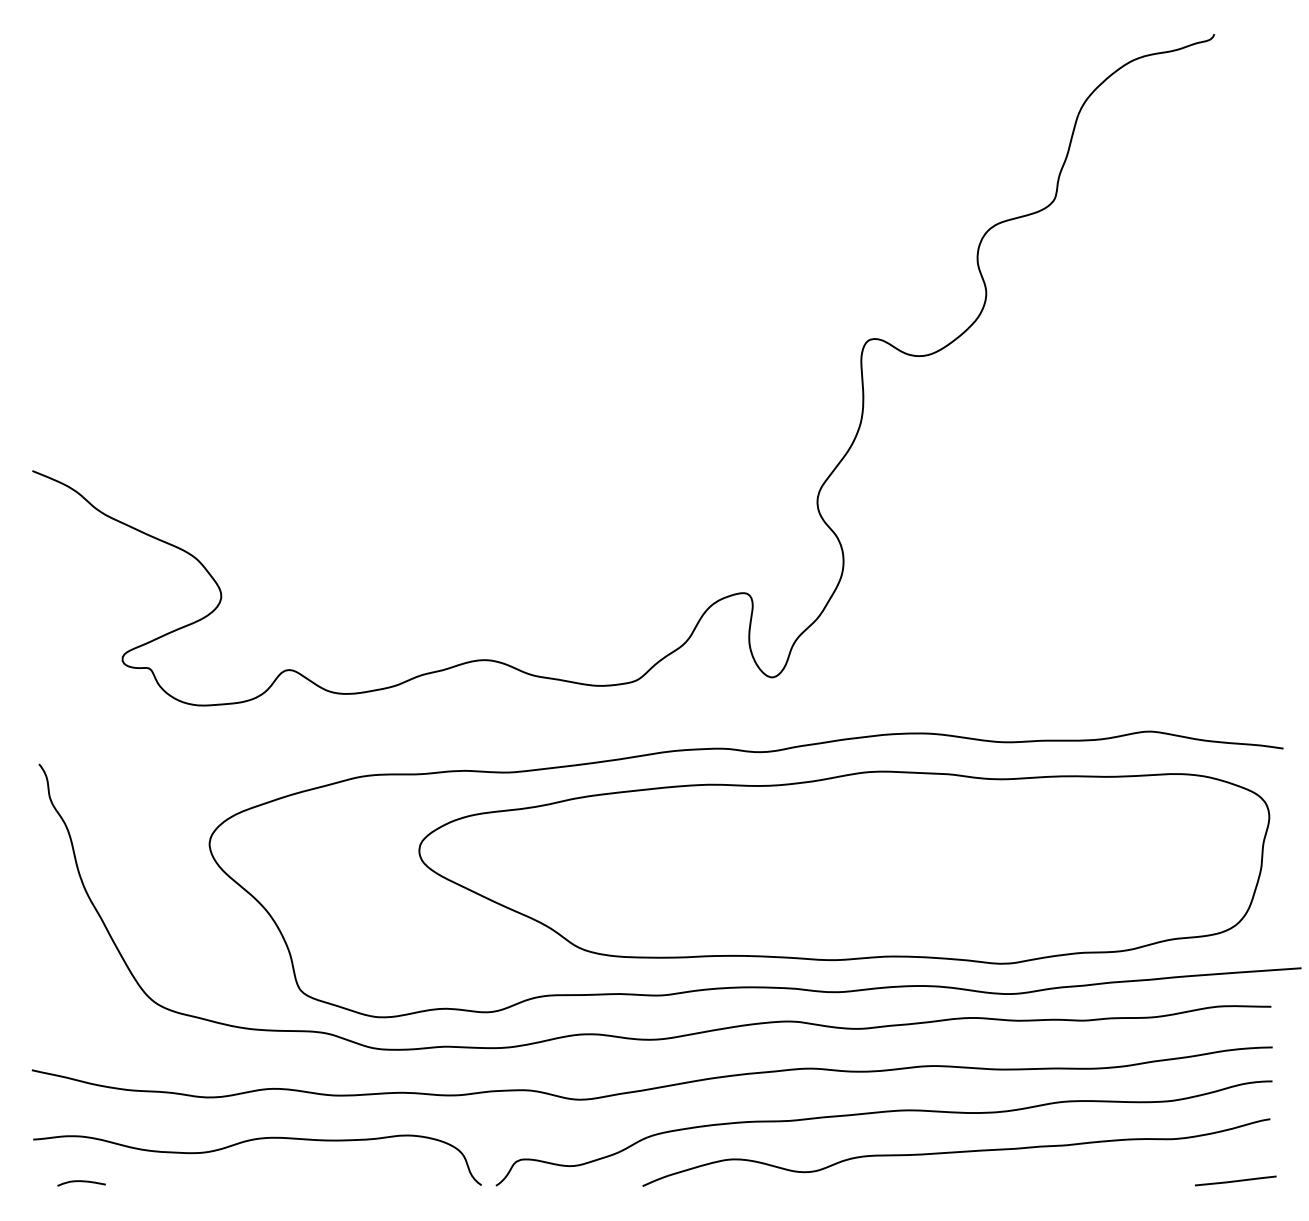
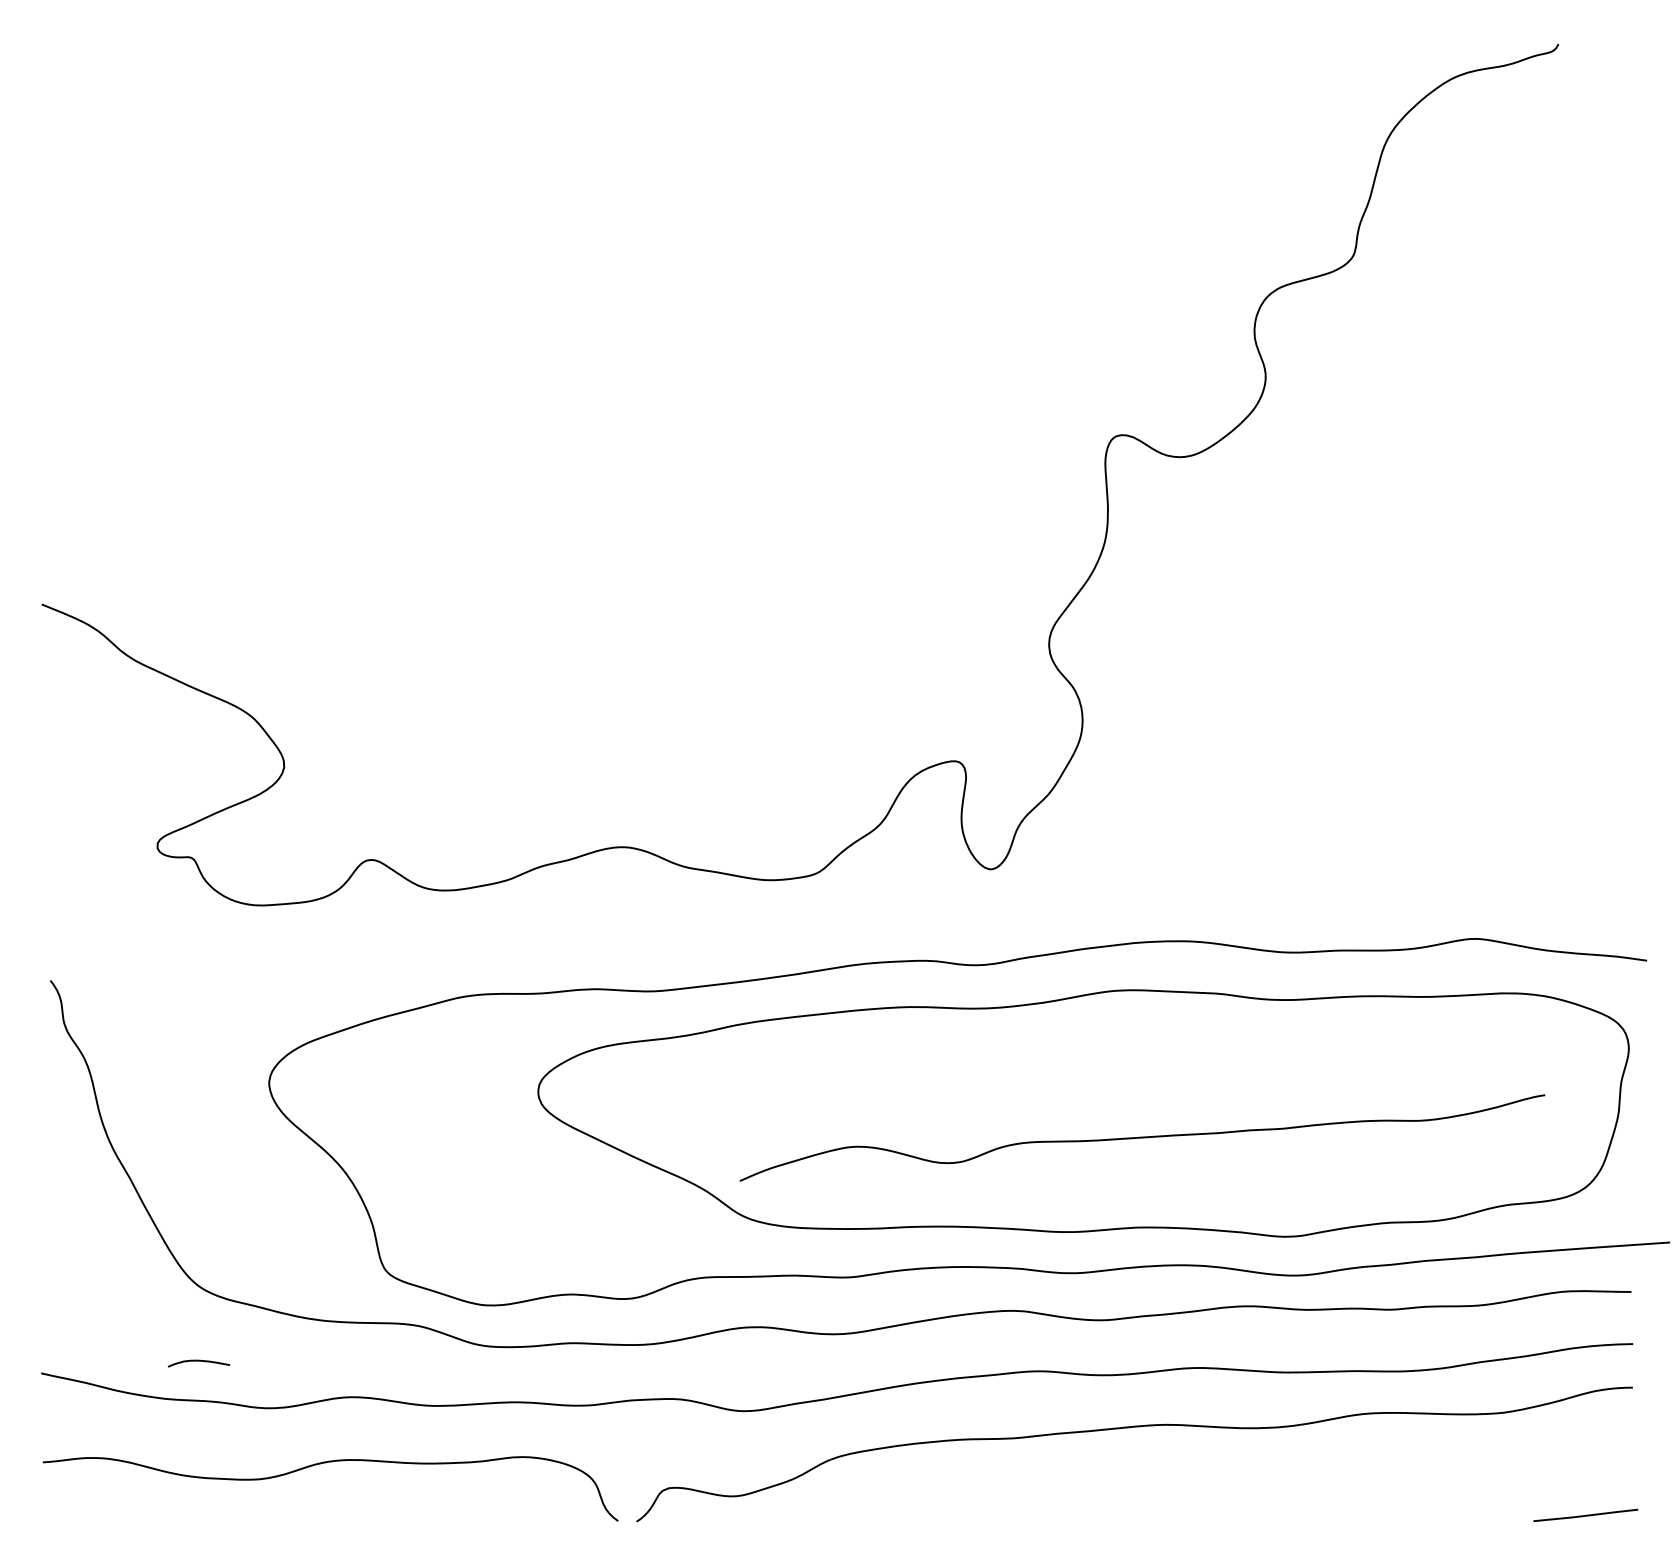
curve: (956, 1152) -> (1142, 1137), moved
curve: (82, 1181) -> (199, 1361), moved

